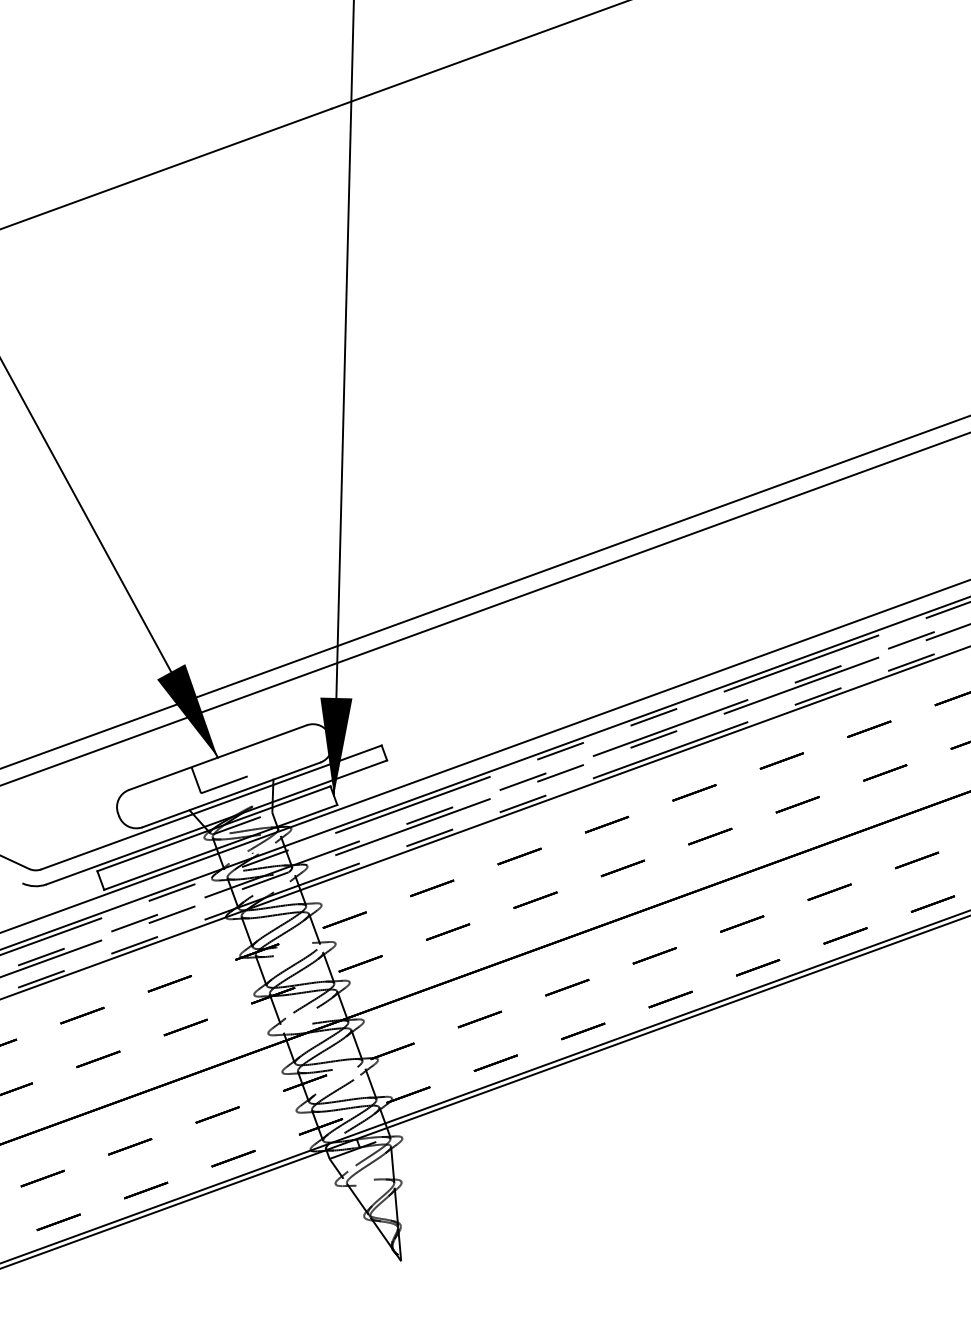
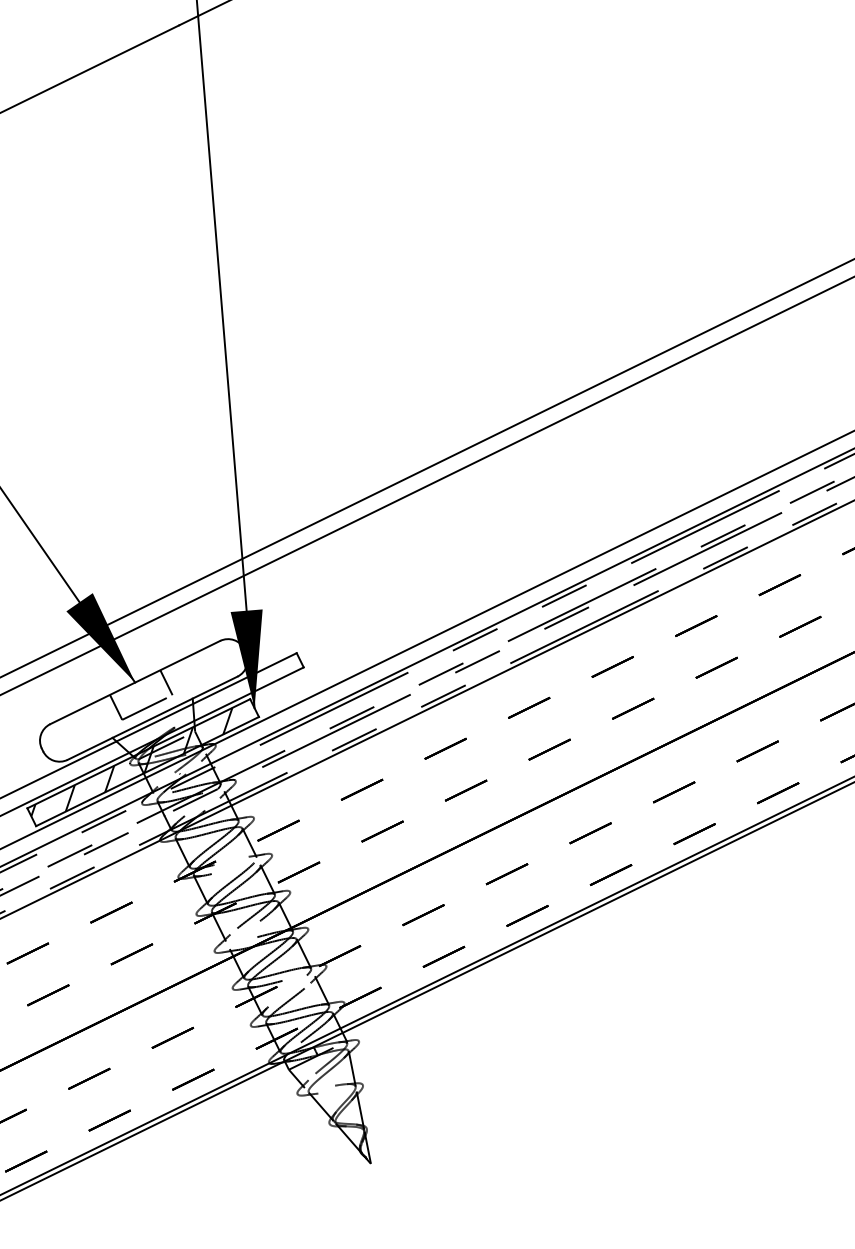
line: (248, 761) -> (165, 683), added
hatch: (205, 836) -> (131, 762), added

